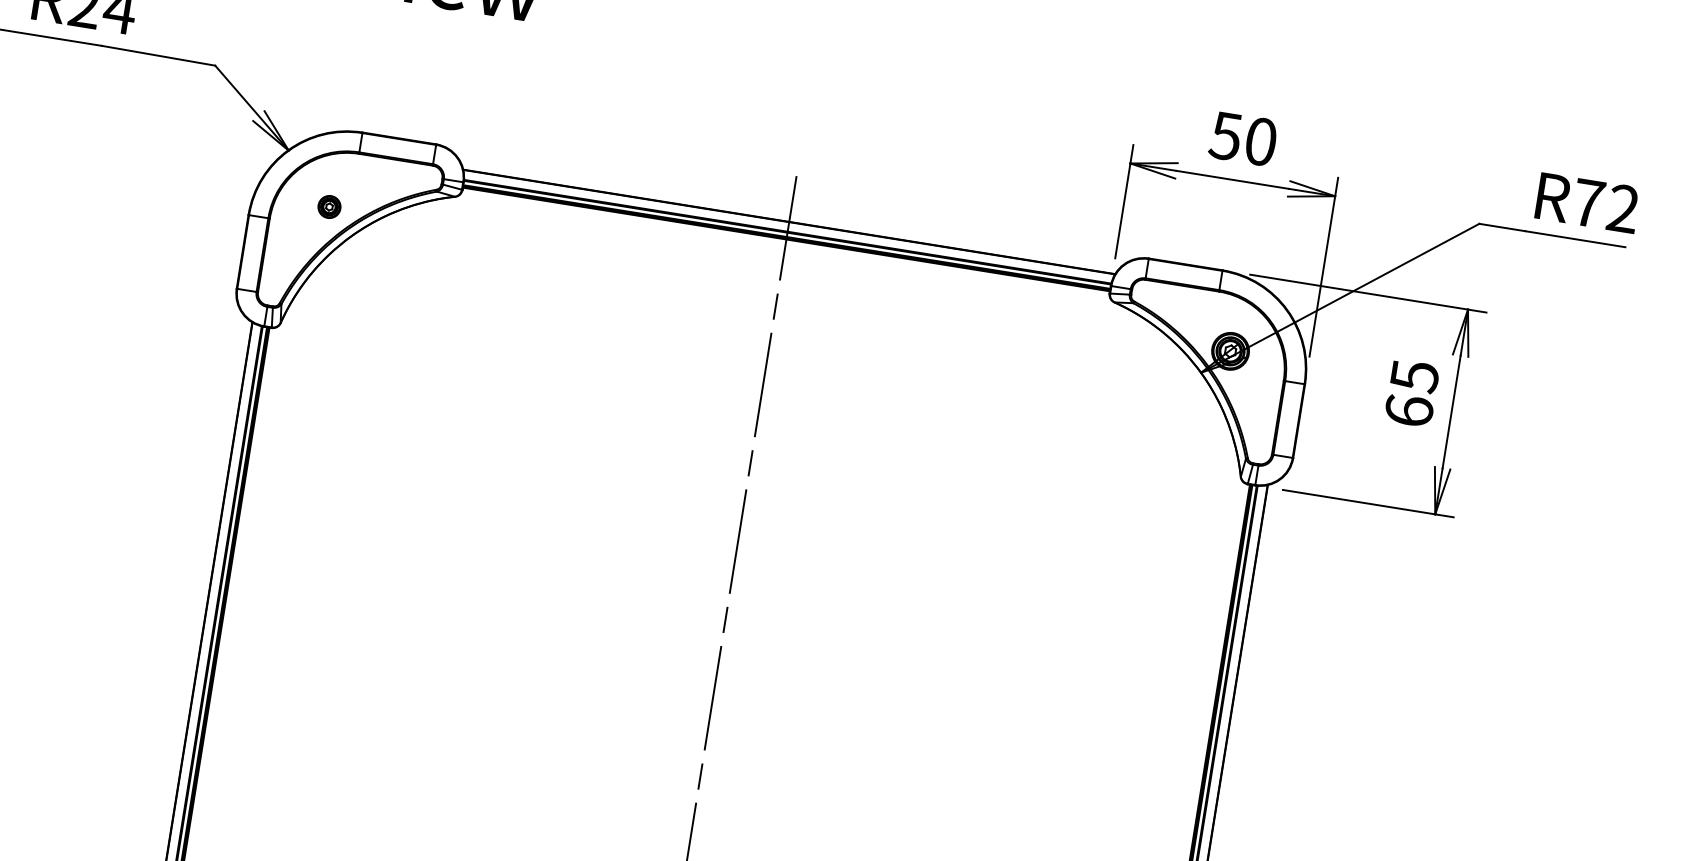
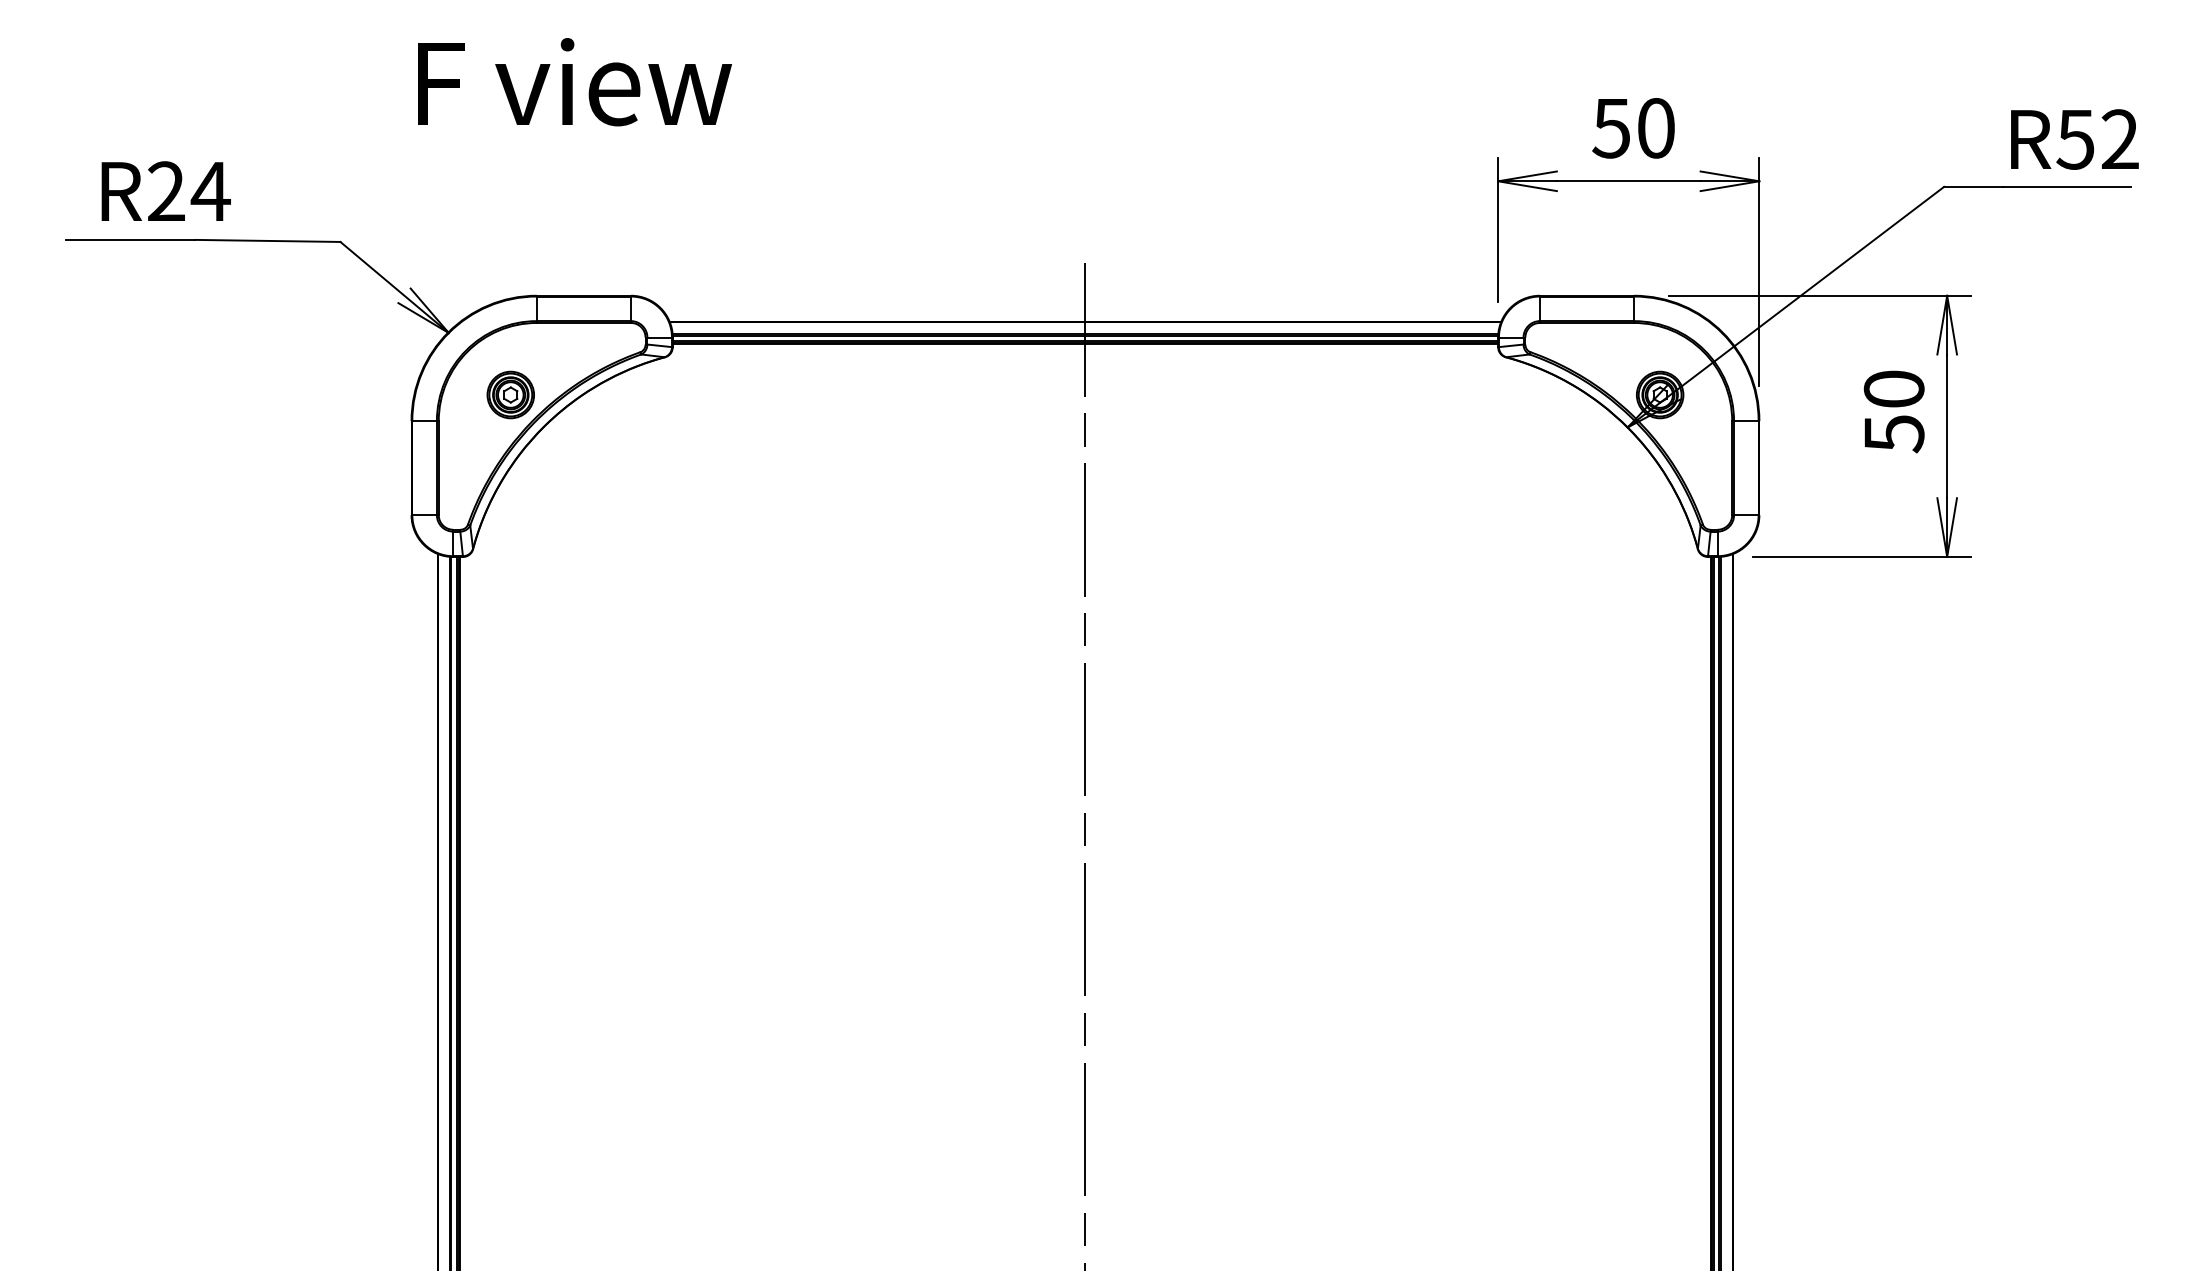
text: (1588, 203) -> (2075, 139), R72 -> R52
part: (329, 206) -> (510, 394), size x1.67
text: (1411, 393) -> (1893, 411), 65 -> 50

